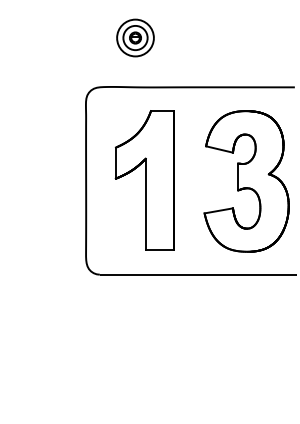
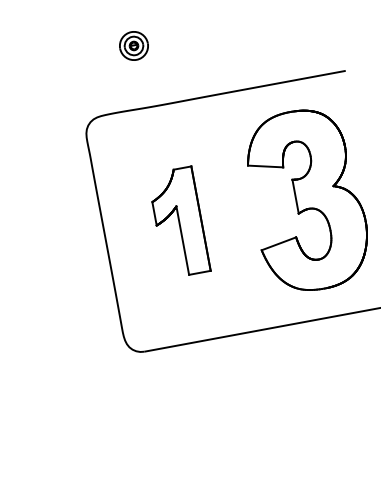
part: (135, 37) -> (133, 45), size x0.6
part: (144, 180) -> (178, 222), size x0.6

